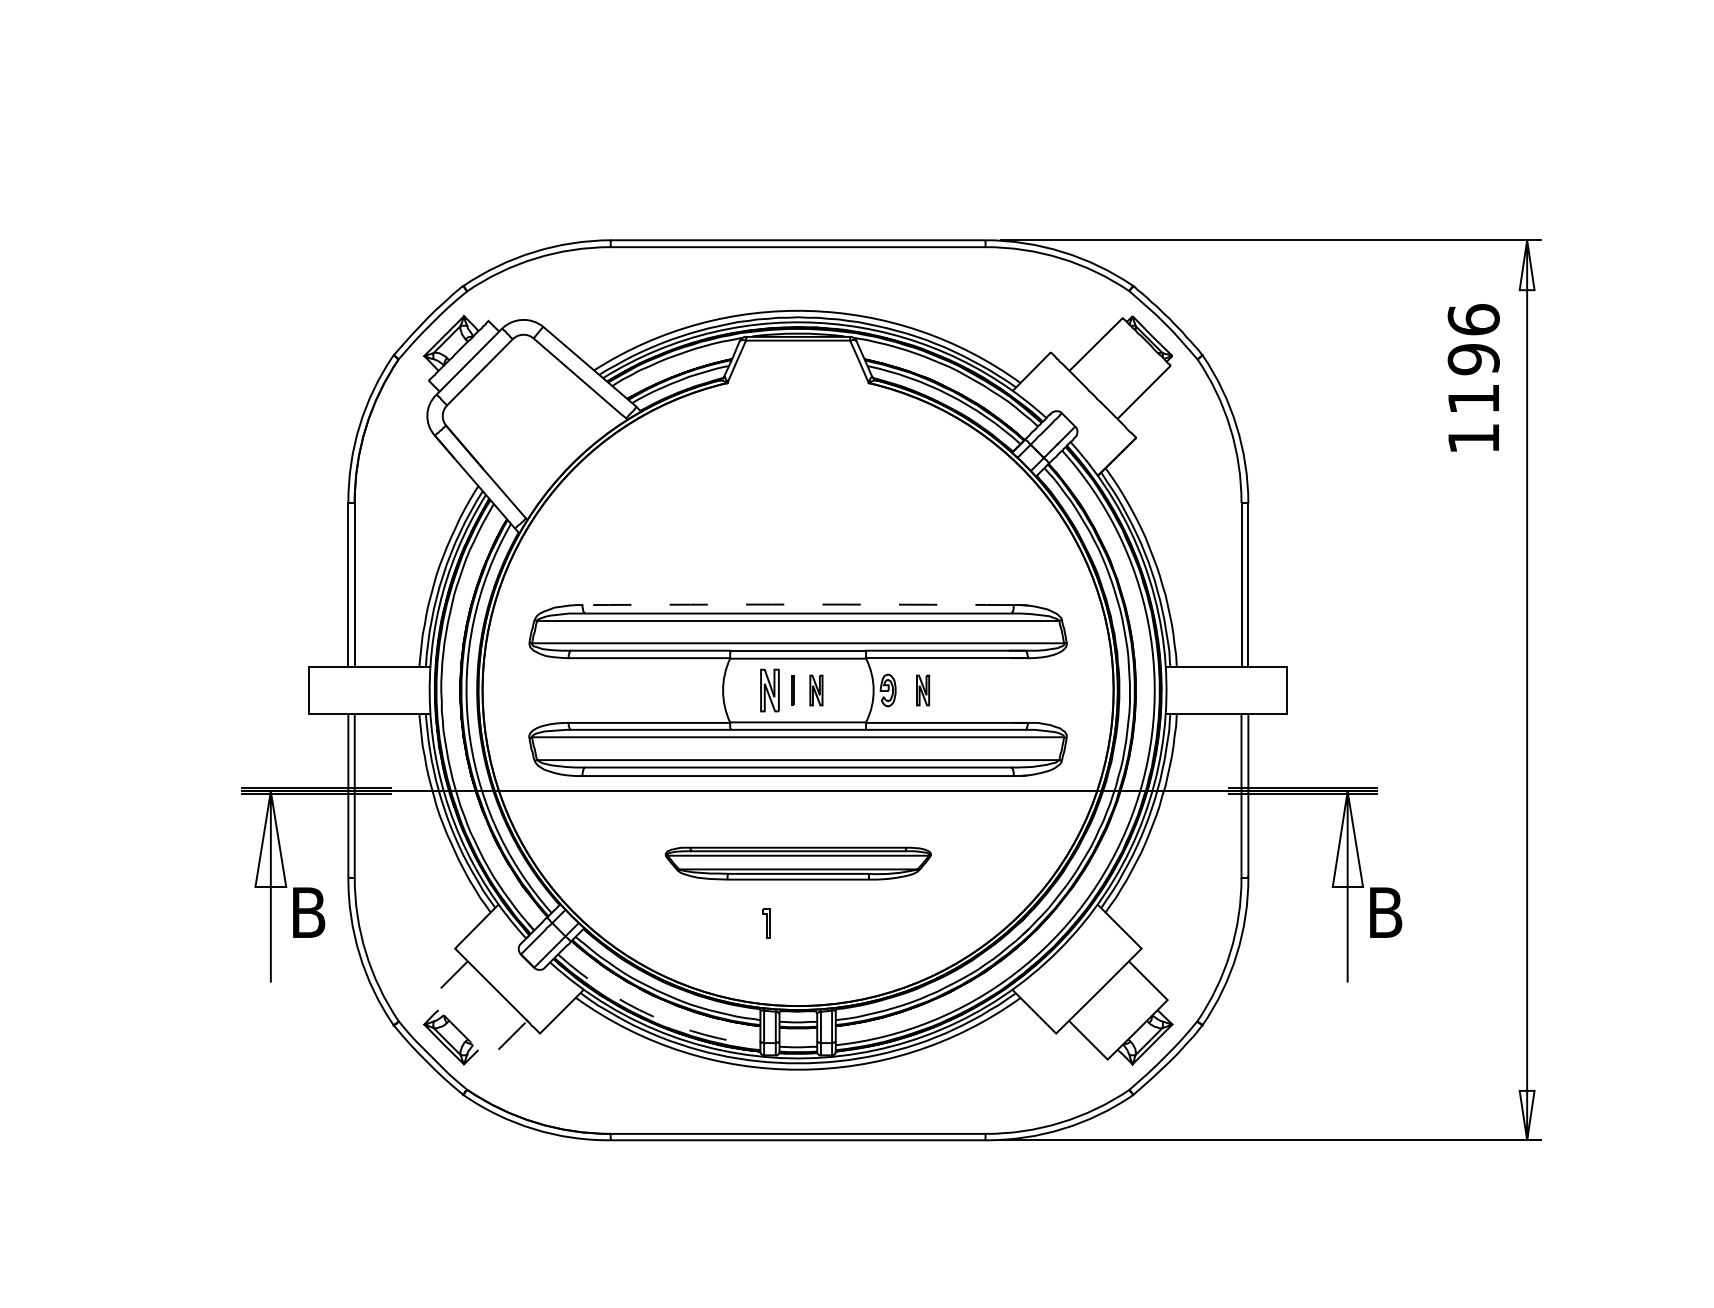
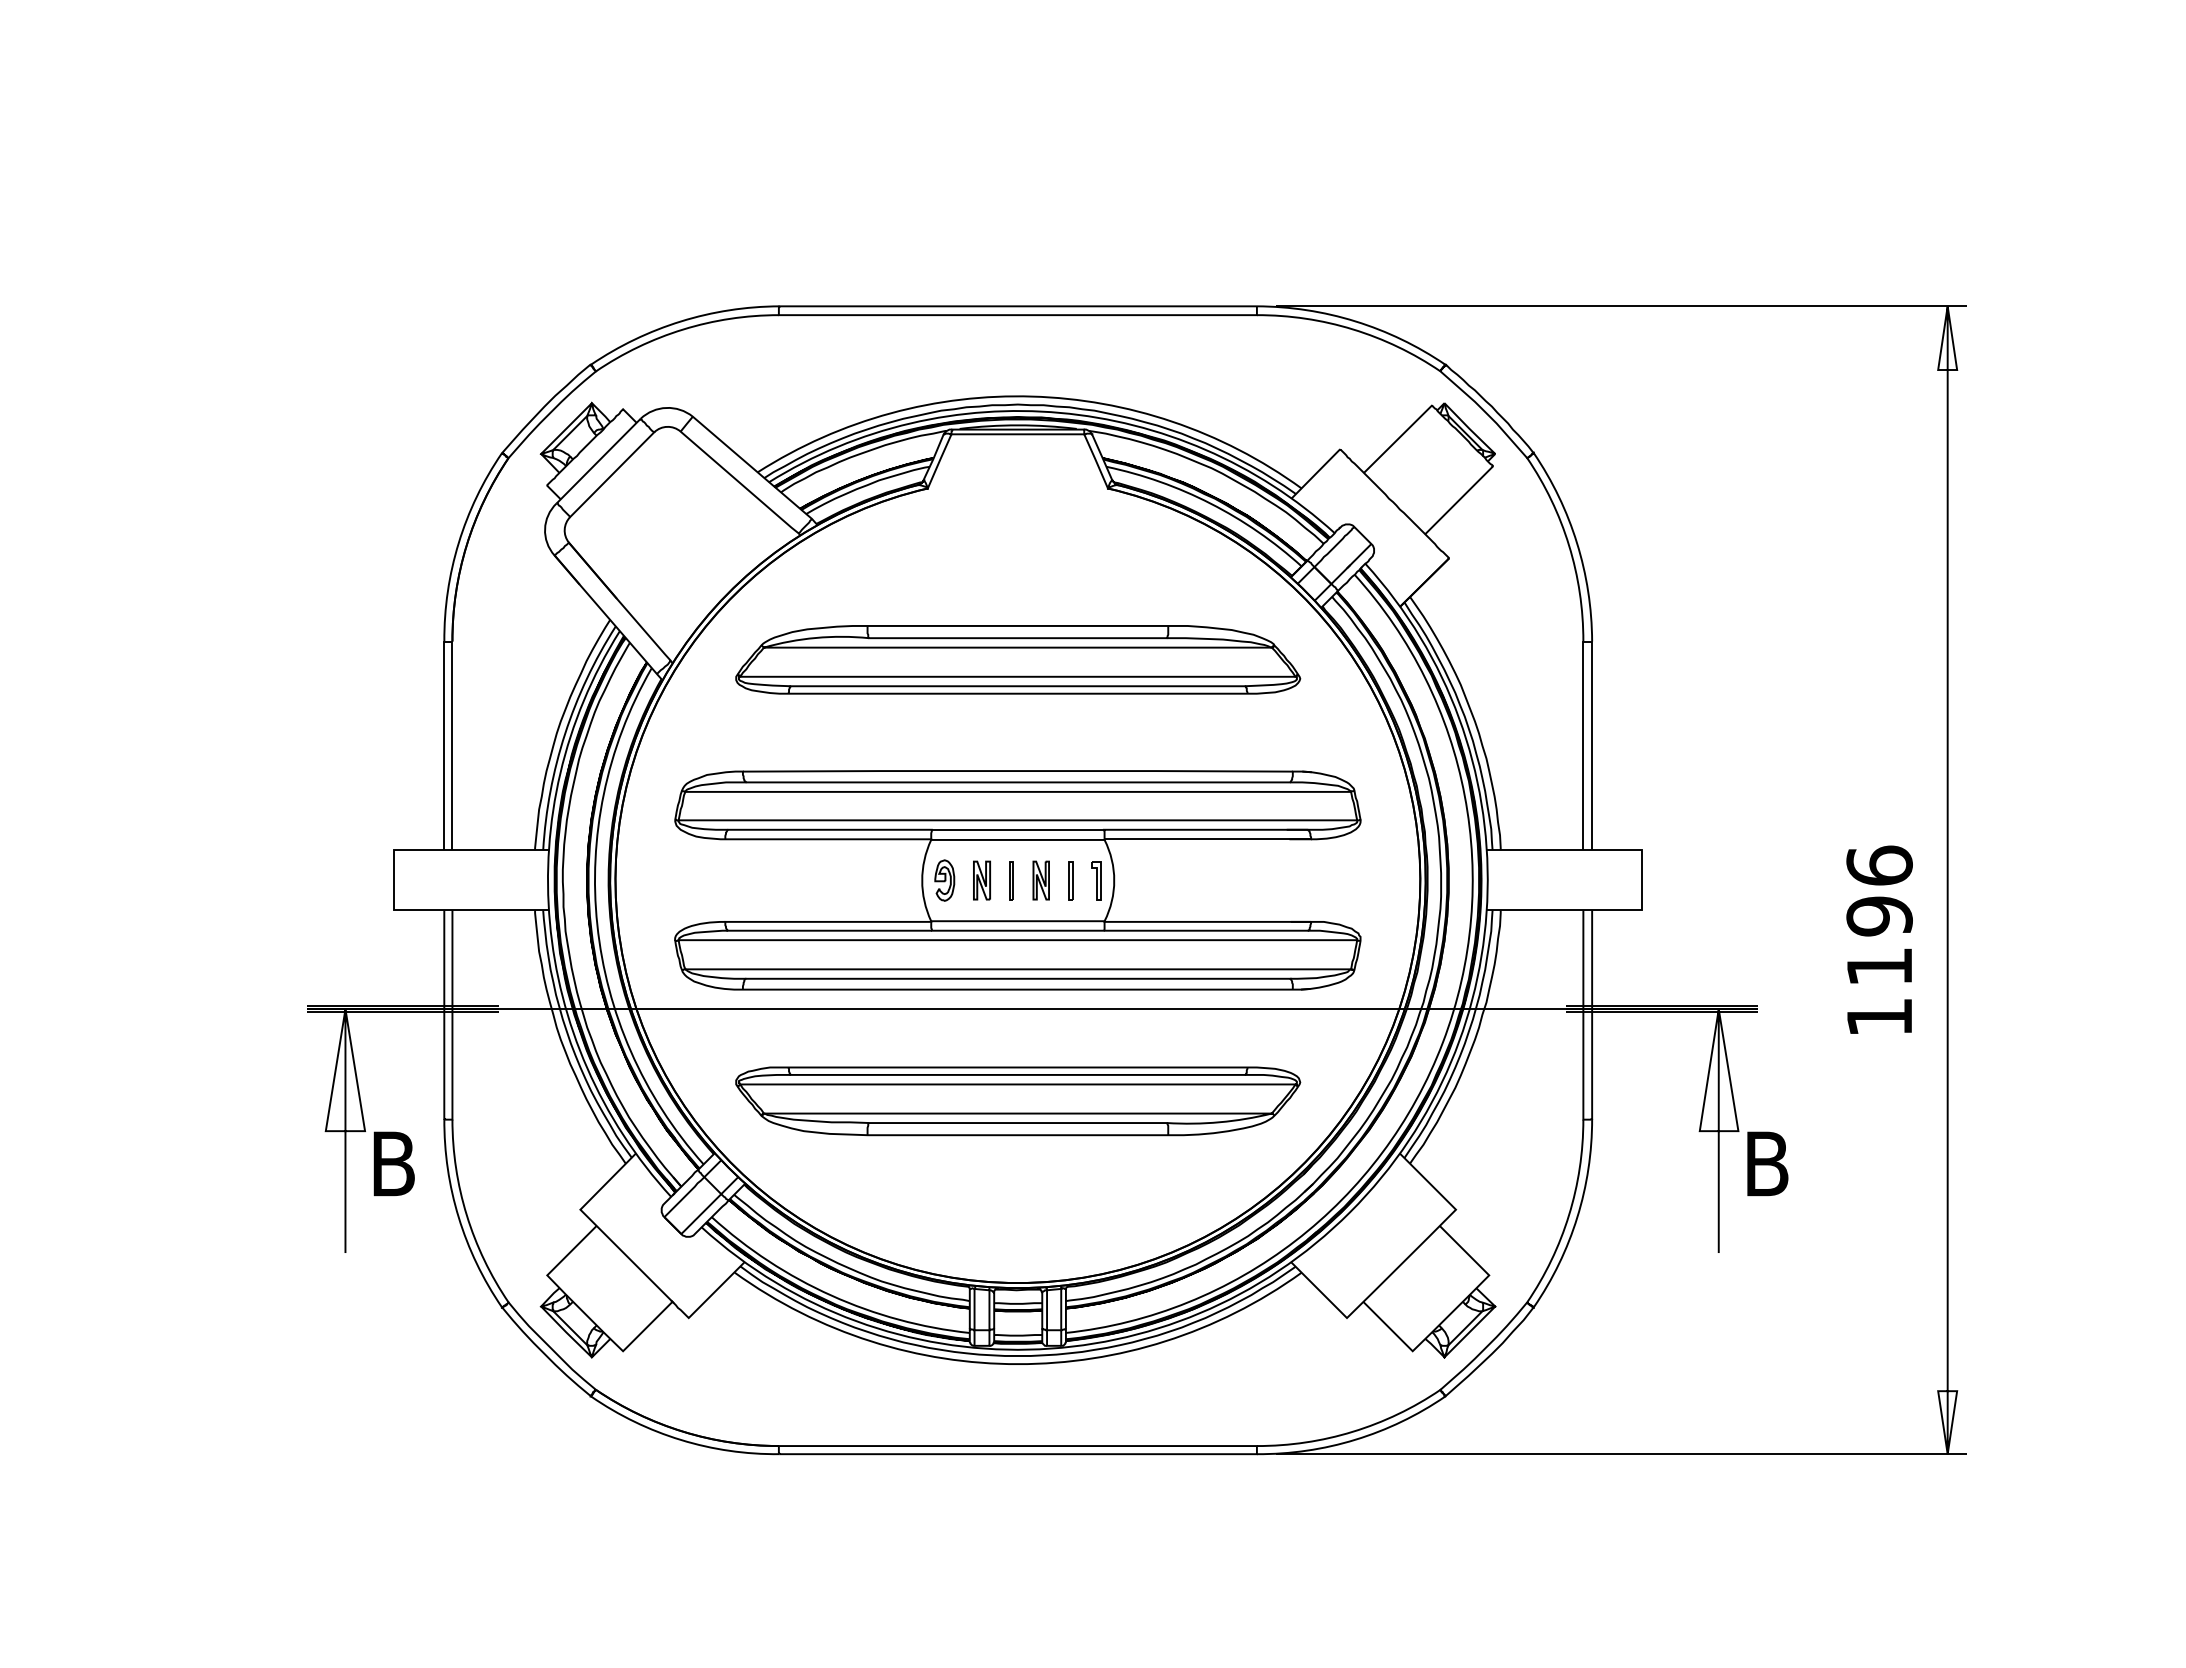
text: (1473, 377) -> (1879, 939), moved
part: (798, 517) -> (1018, 659), added
arc: (797, 604) -> (1017, 770), dashed -> solid
part: (769, 690) -> (981, 880), size x0.71
part: (839, 690) -> (1070, 880), added
part: (887, 690) -> (944, 880), moved
part: (922, 690) -> (1176, 880), removed
part: (798, 863) -> (1018, 1101), size x1.67
part: (766, 923) -> (1096, 880), moved
arc: (651, 1015) -> (831, 1295), dashed -> solid
line: (458, 1029) -> (584, 1313), dashed -> solid

